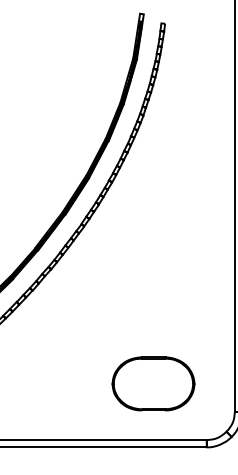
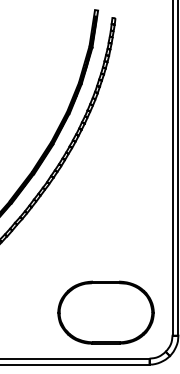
part: (153, 383) -> (105, 312), size x1.43

